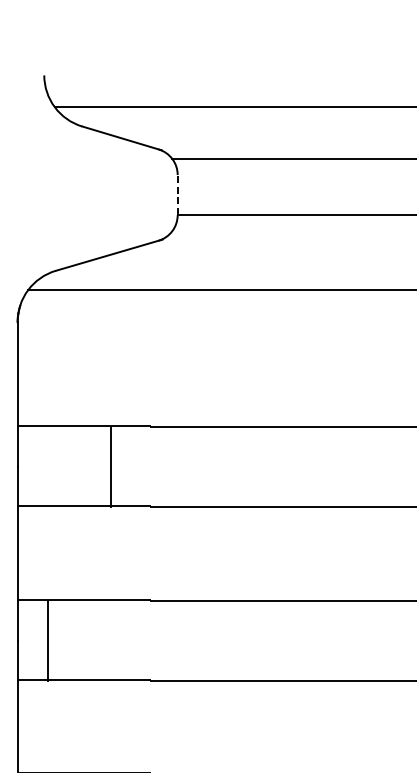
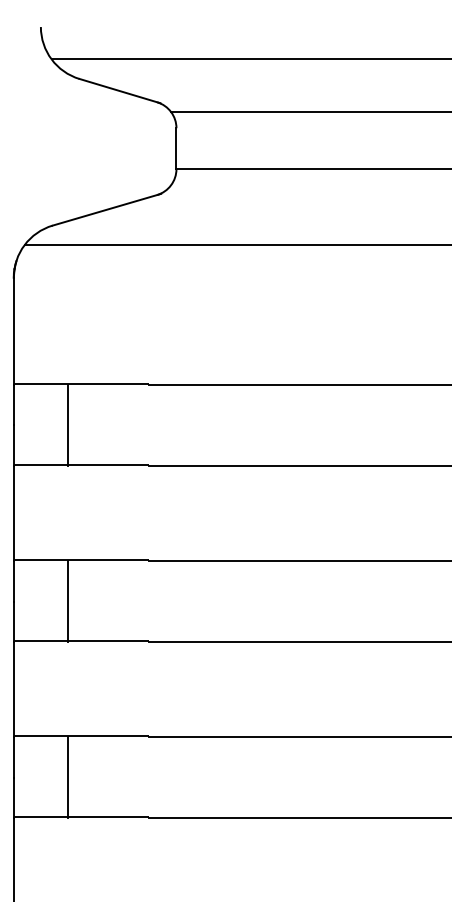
line: (177, 194) -> (176, 148), dashed -> solid
line: (111, 466) -> (68, 424), moved
line: (48, 640) -> (68, 601), moved

